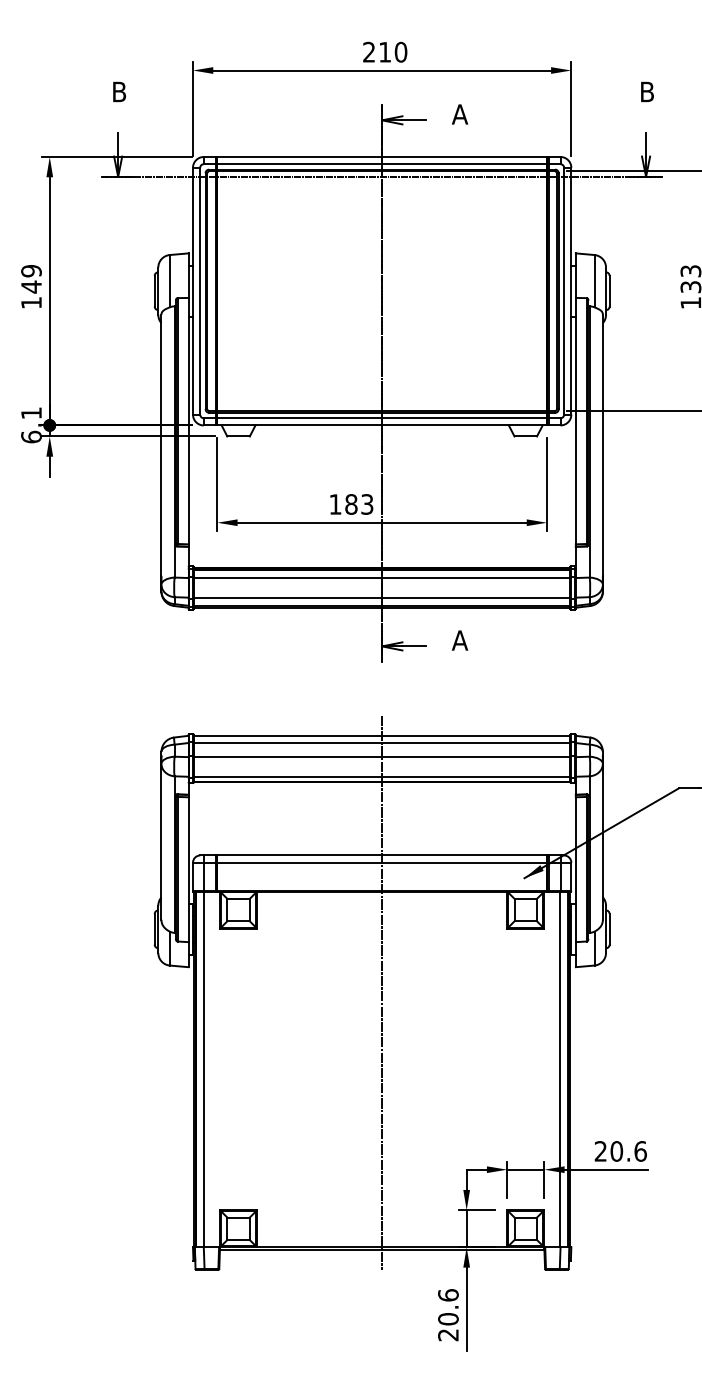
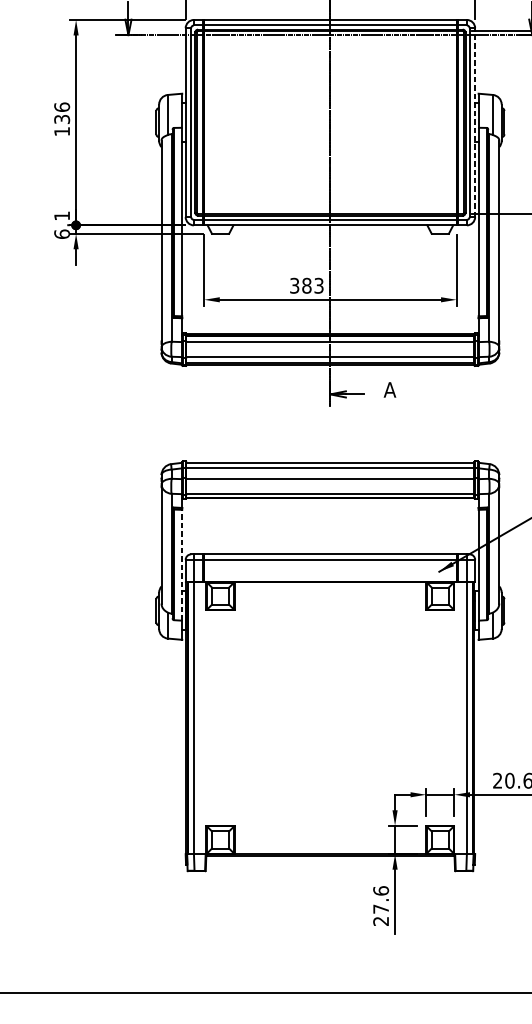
text: (31, 278) -> (62, 112), 149 -> 136
line: (571, 290) -> (475, 122), solid -> dashed
text: (335, 504) -> (294, 285), 183 -> 383
line: (188, 869) -> (182, 565), solid -> dashed
line: (382, 992) -> (330, 659), removed
text: (448, 1319) -> (381, 909), 20.6 -> 27.6

